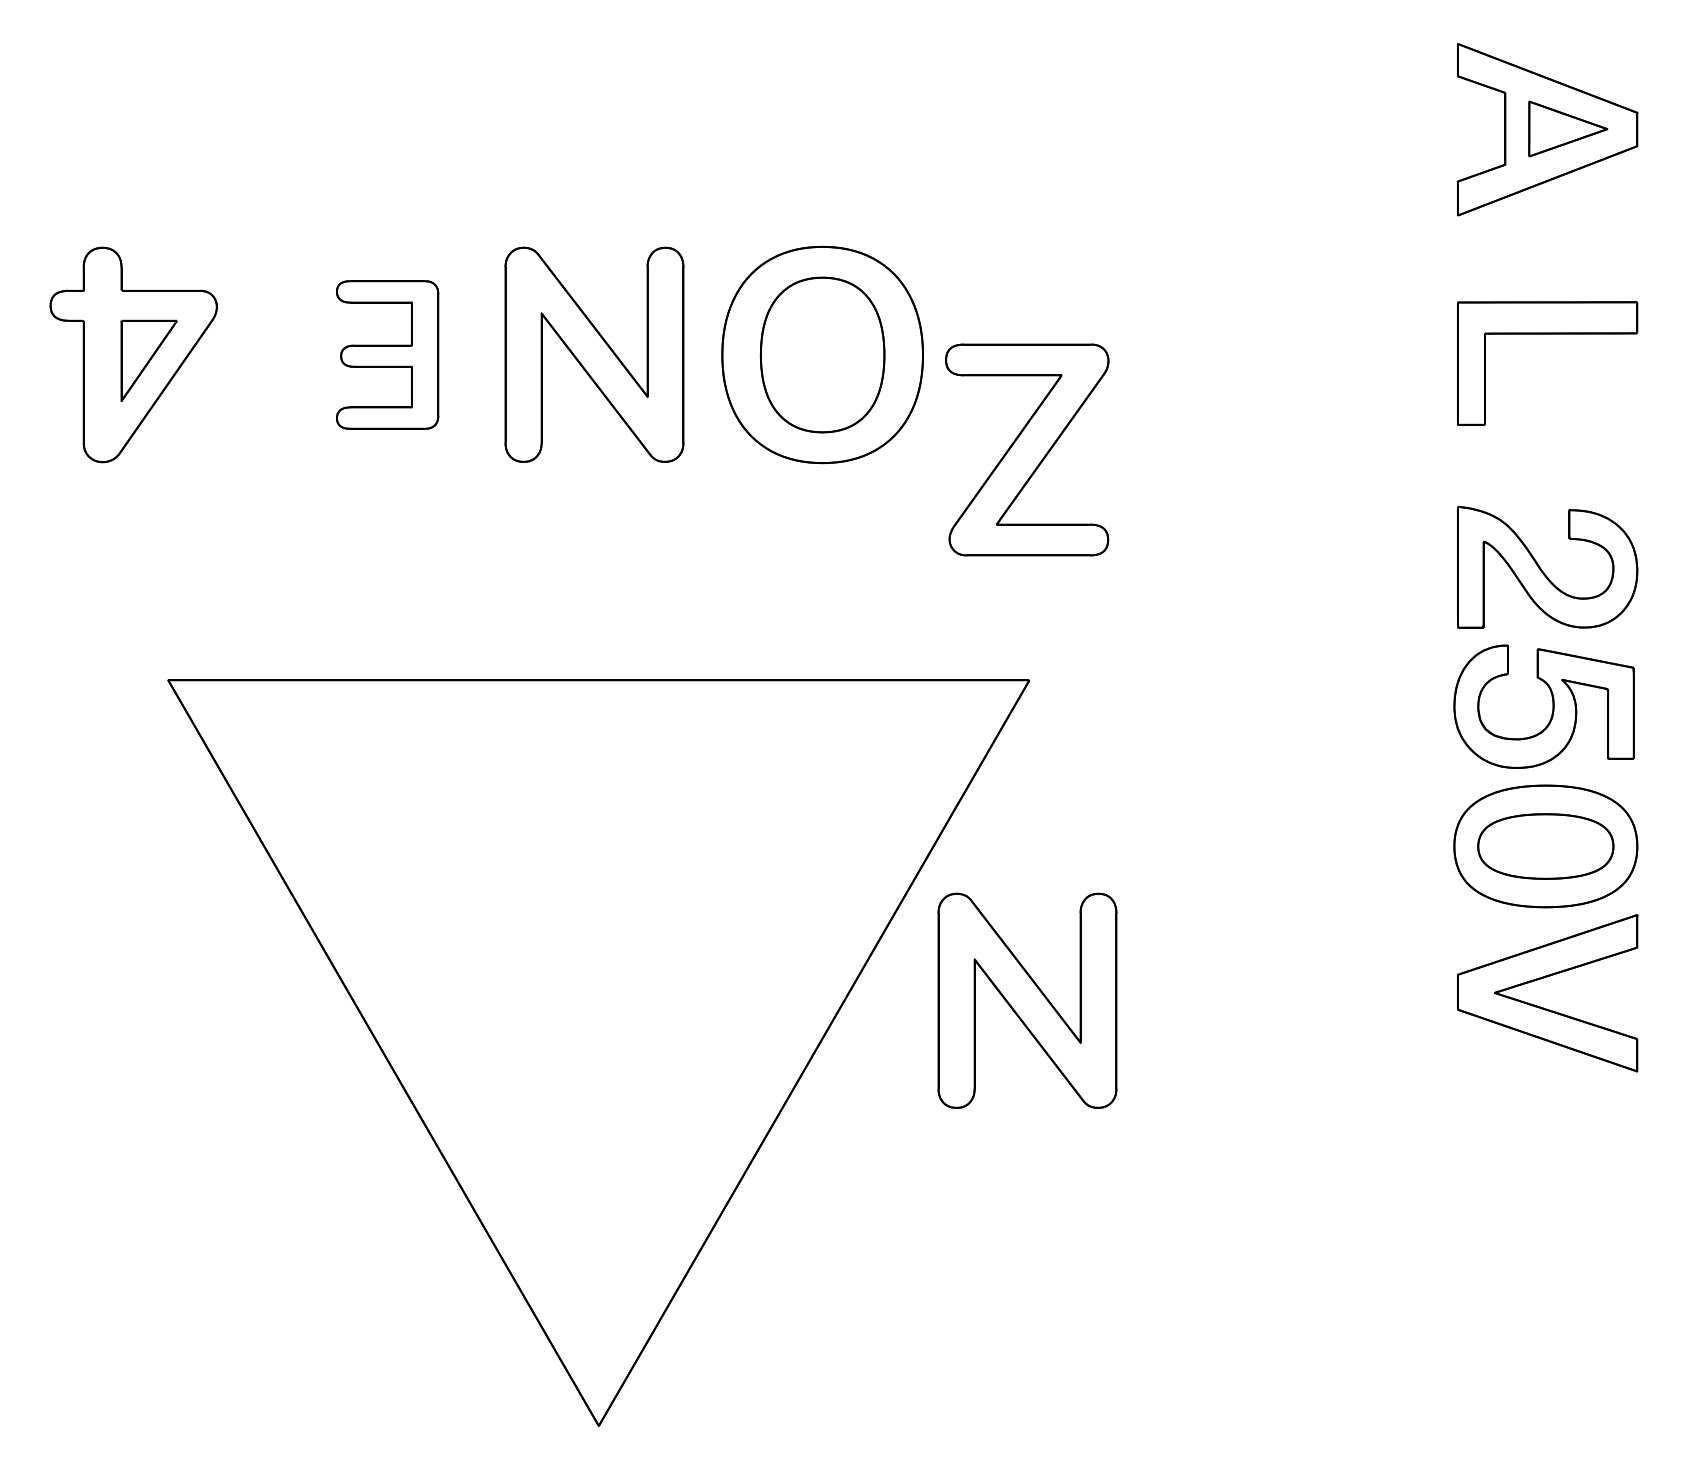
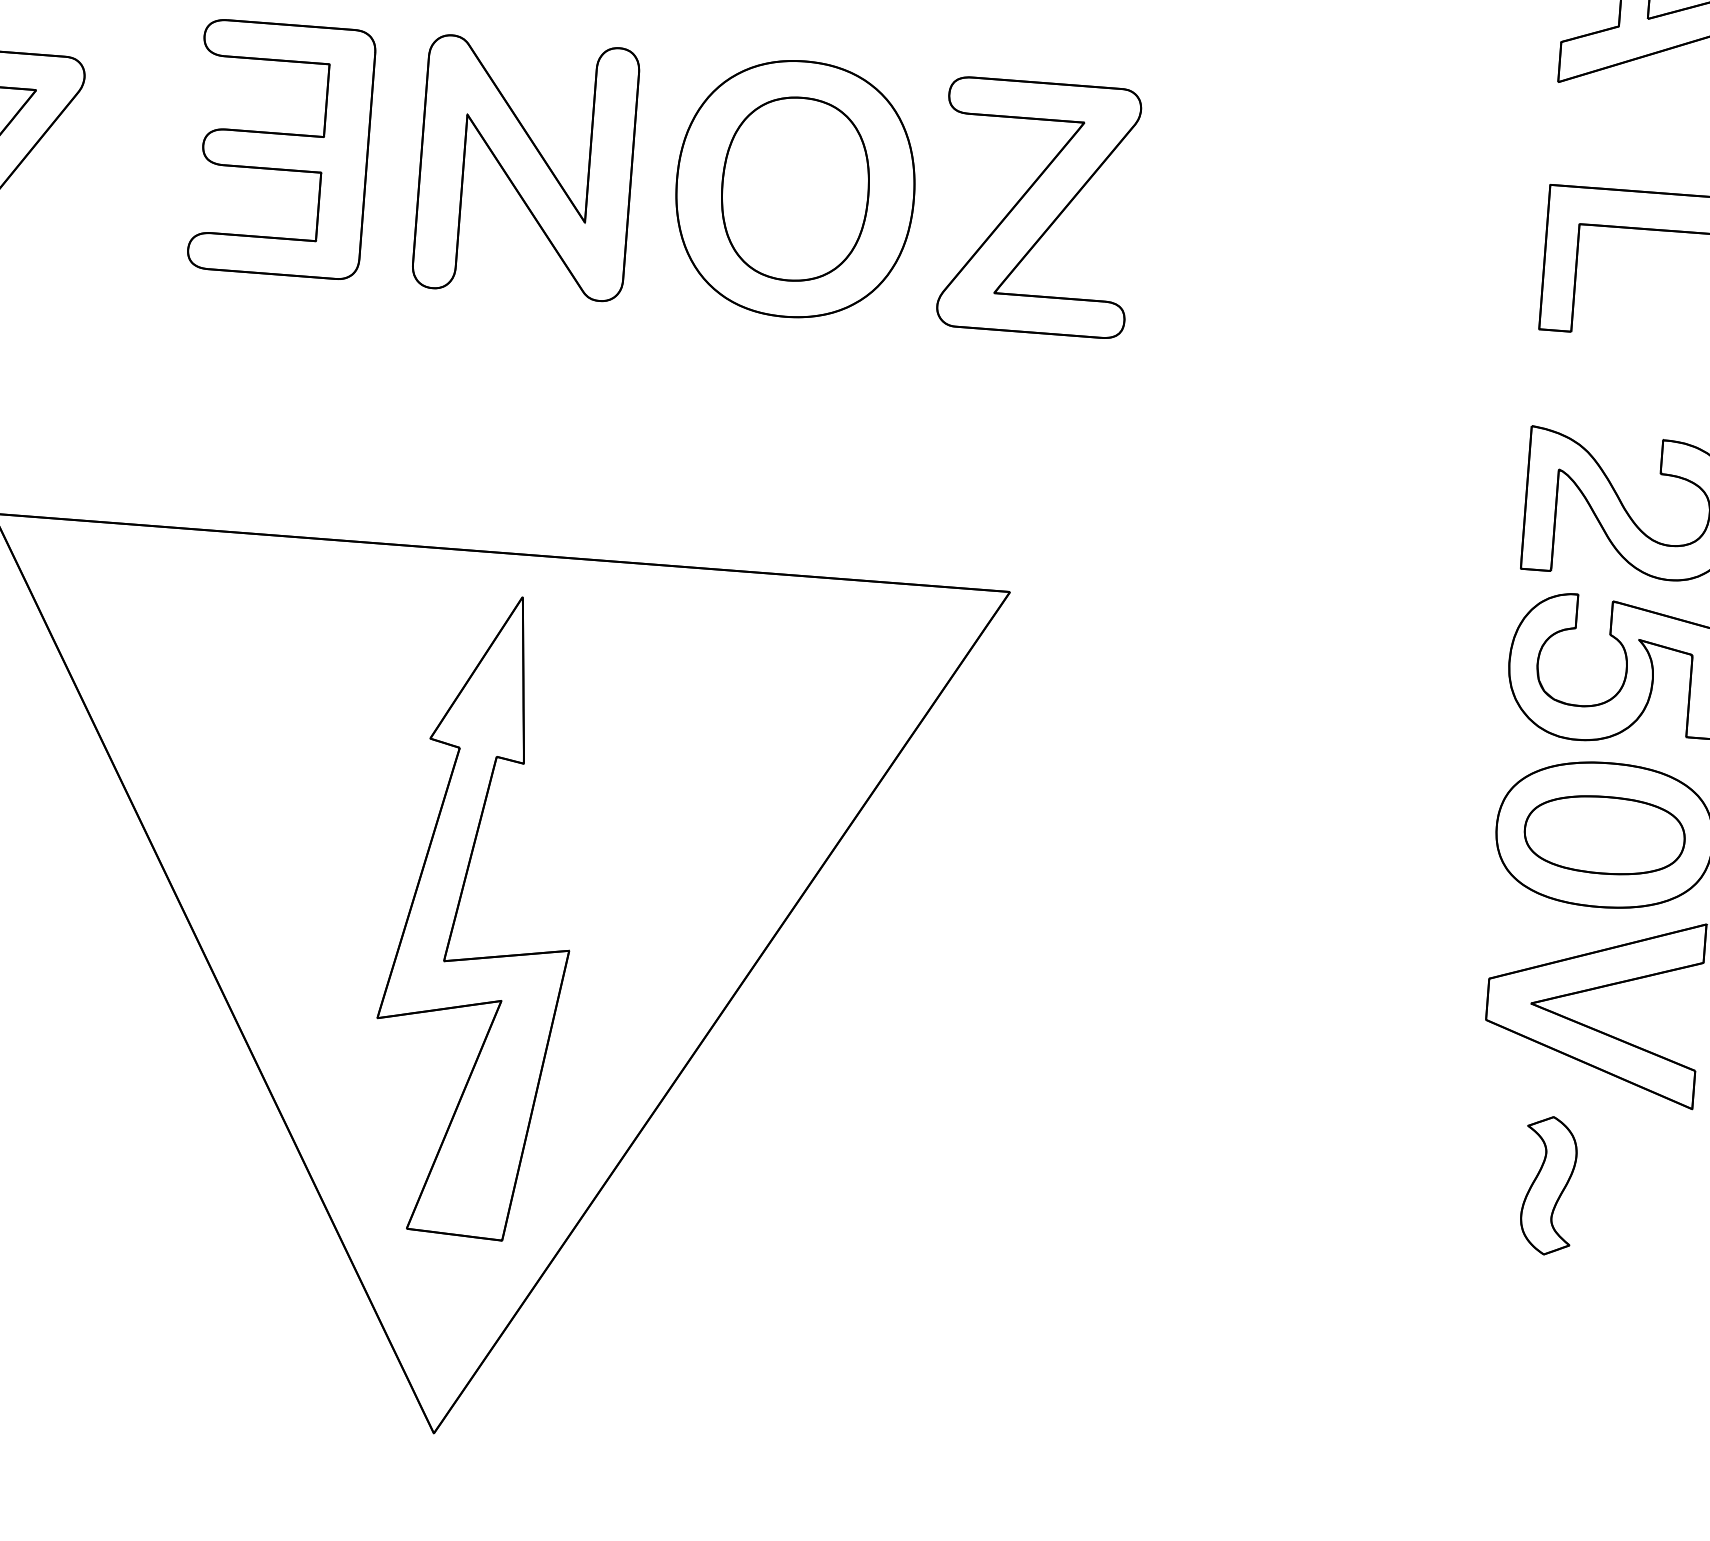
part: (387, 354) -> (281, 149), size x1.43
part: (1027, 449) -> (1037, 207), moved
part: (585, 986) -> (458, 913), added
part: (1027, 1000) -> (978, 969), removed
part: (1521, 1145) -> (1548, 1186), added

